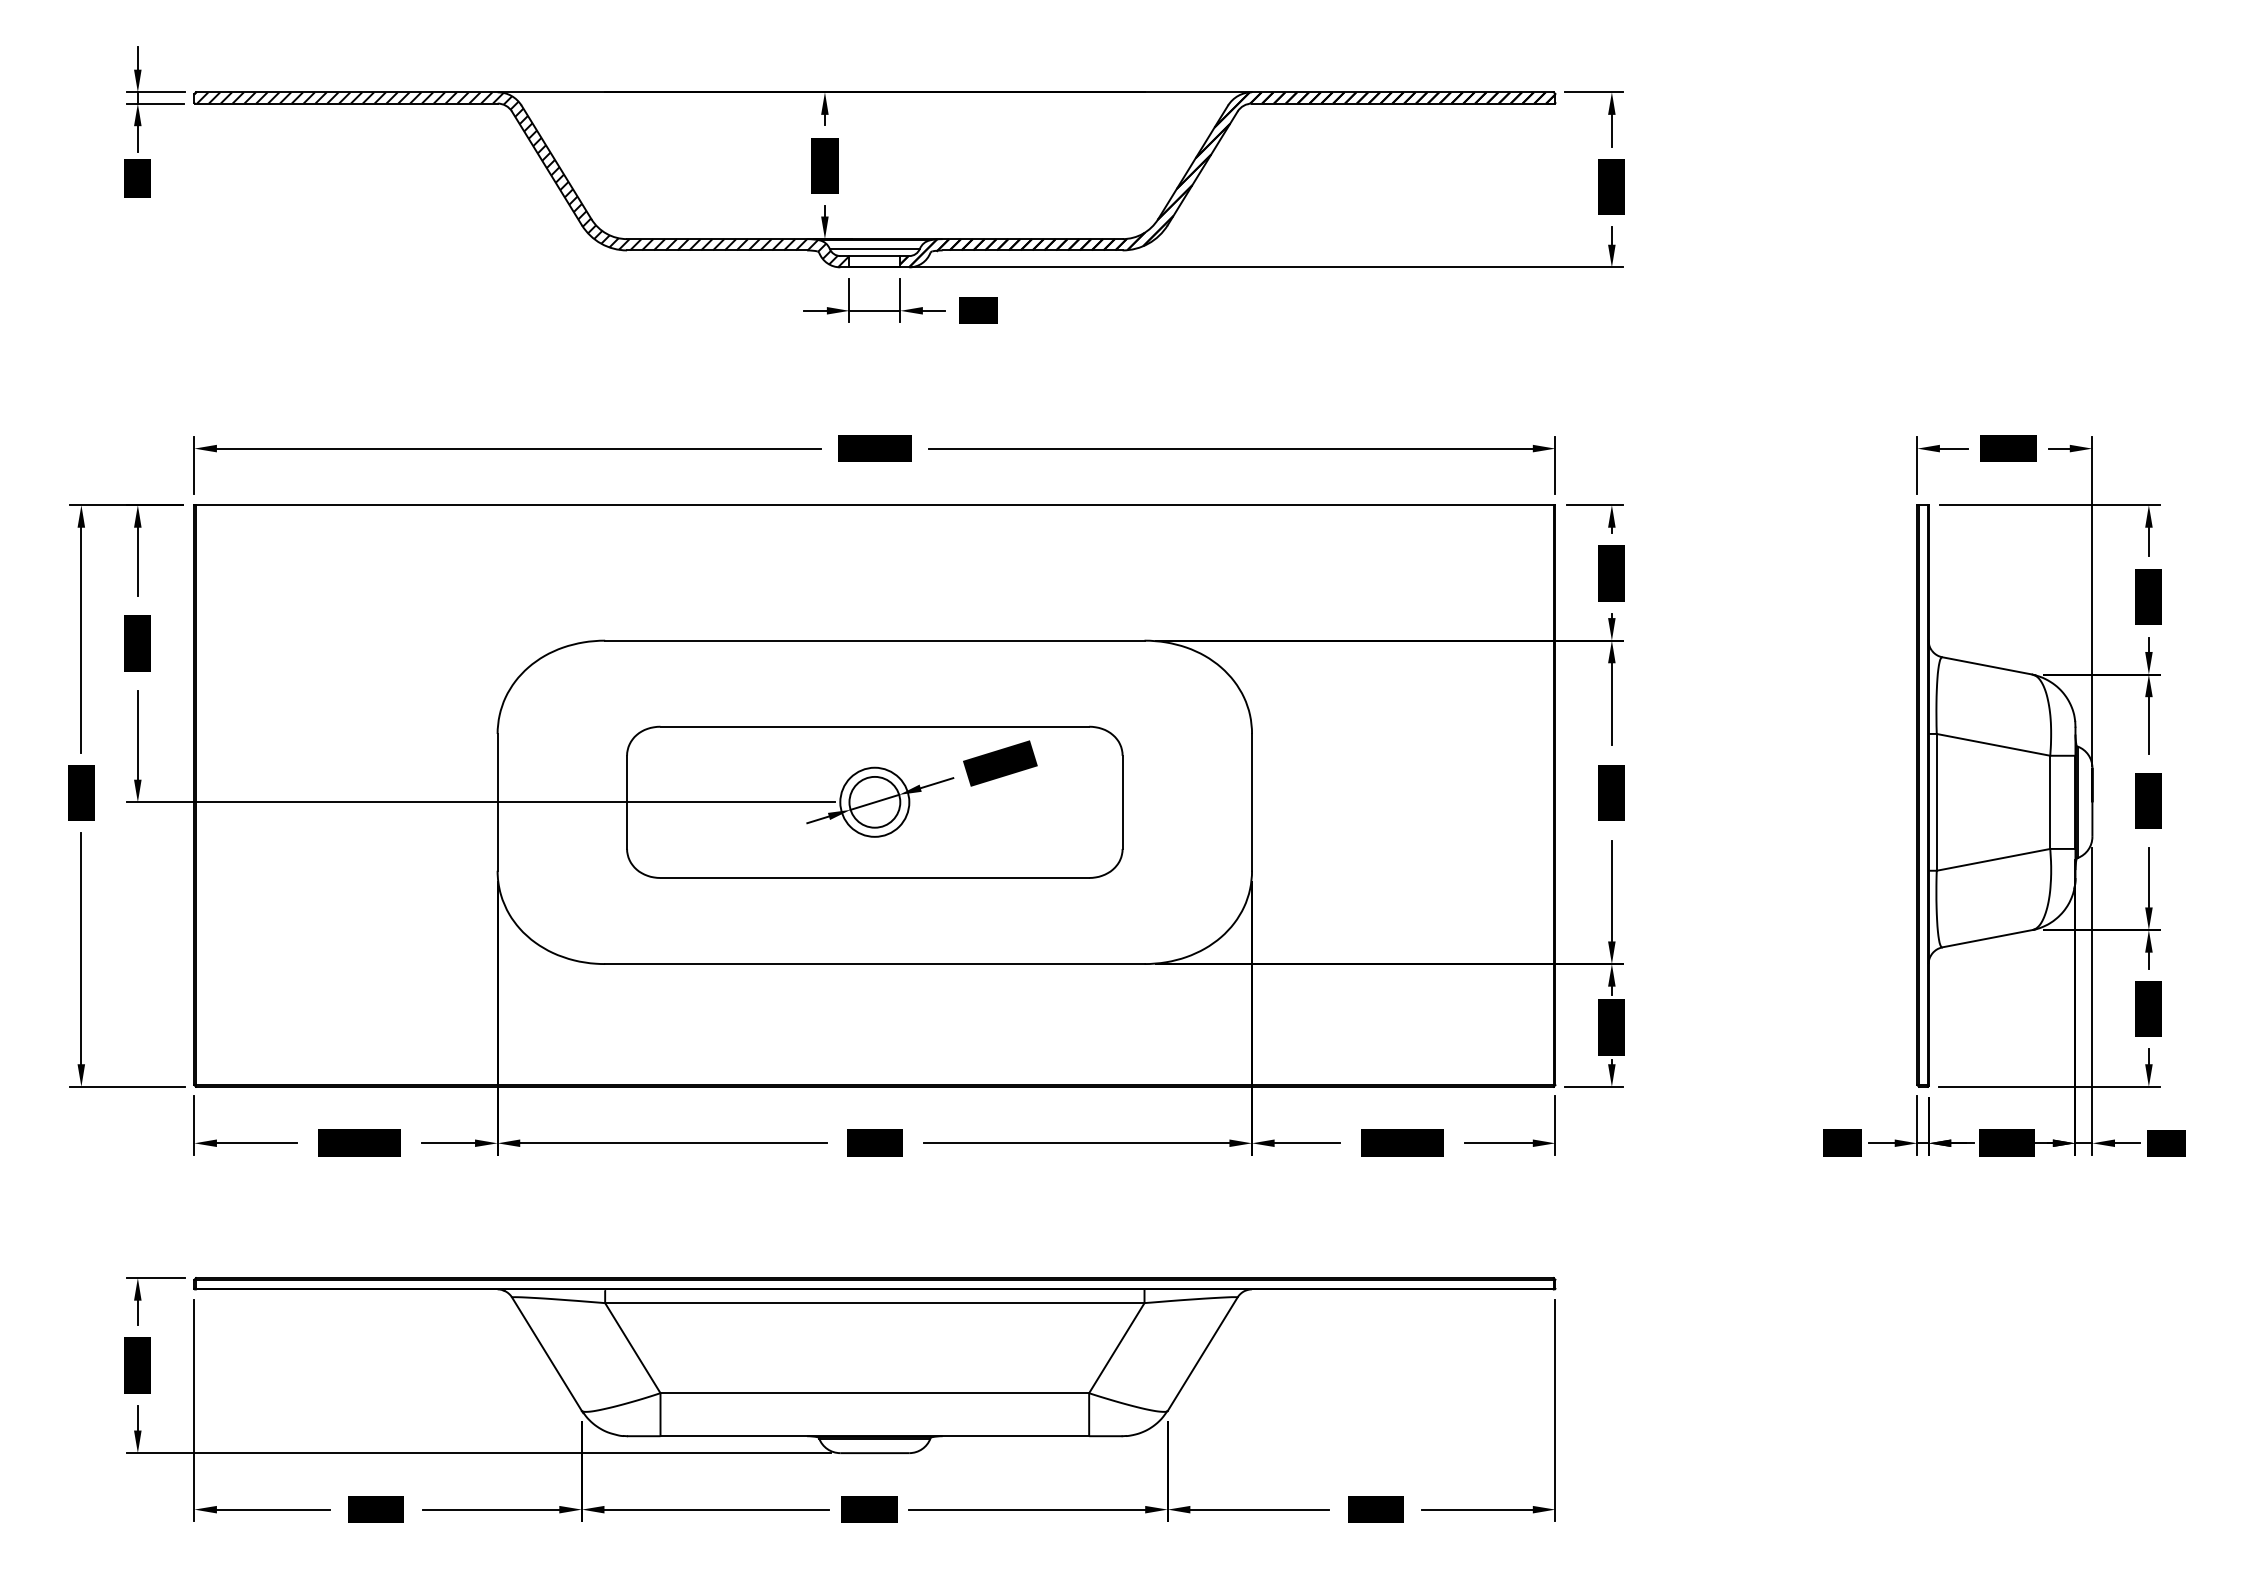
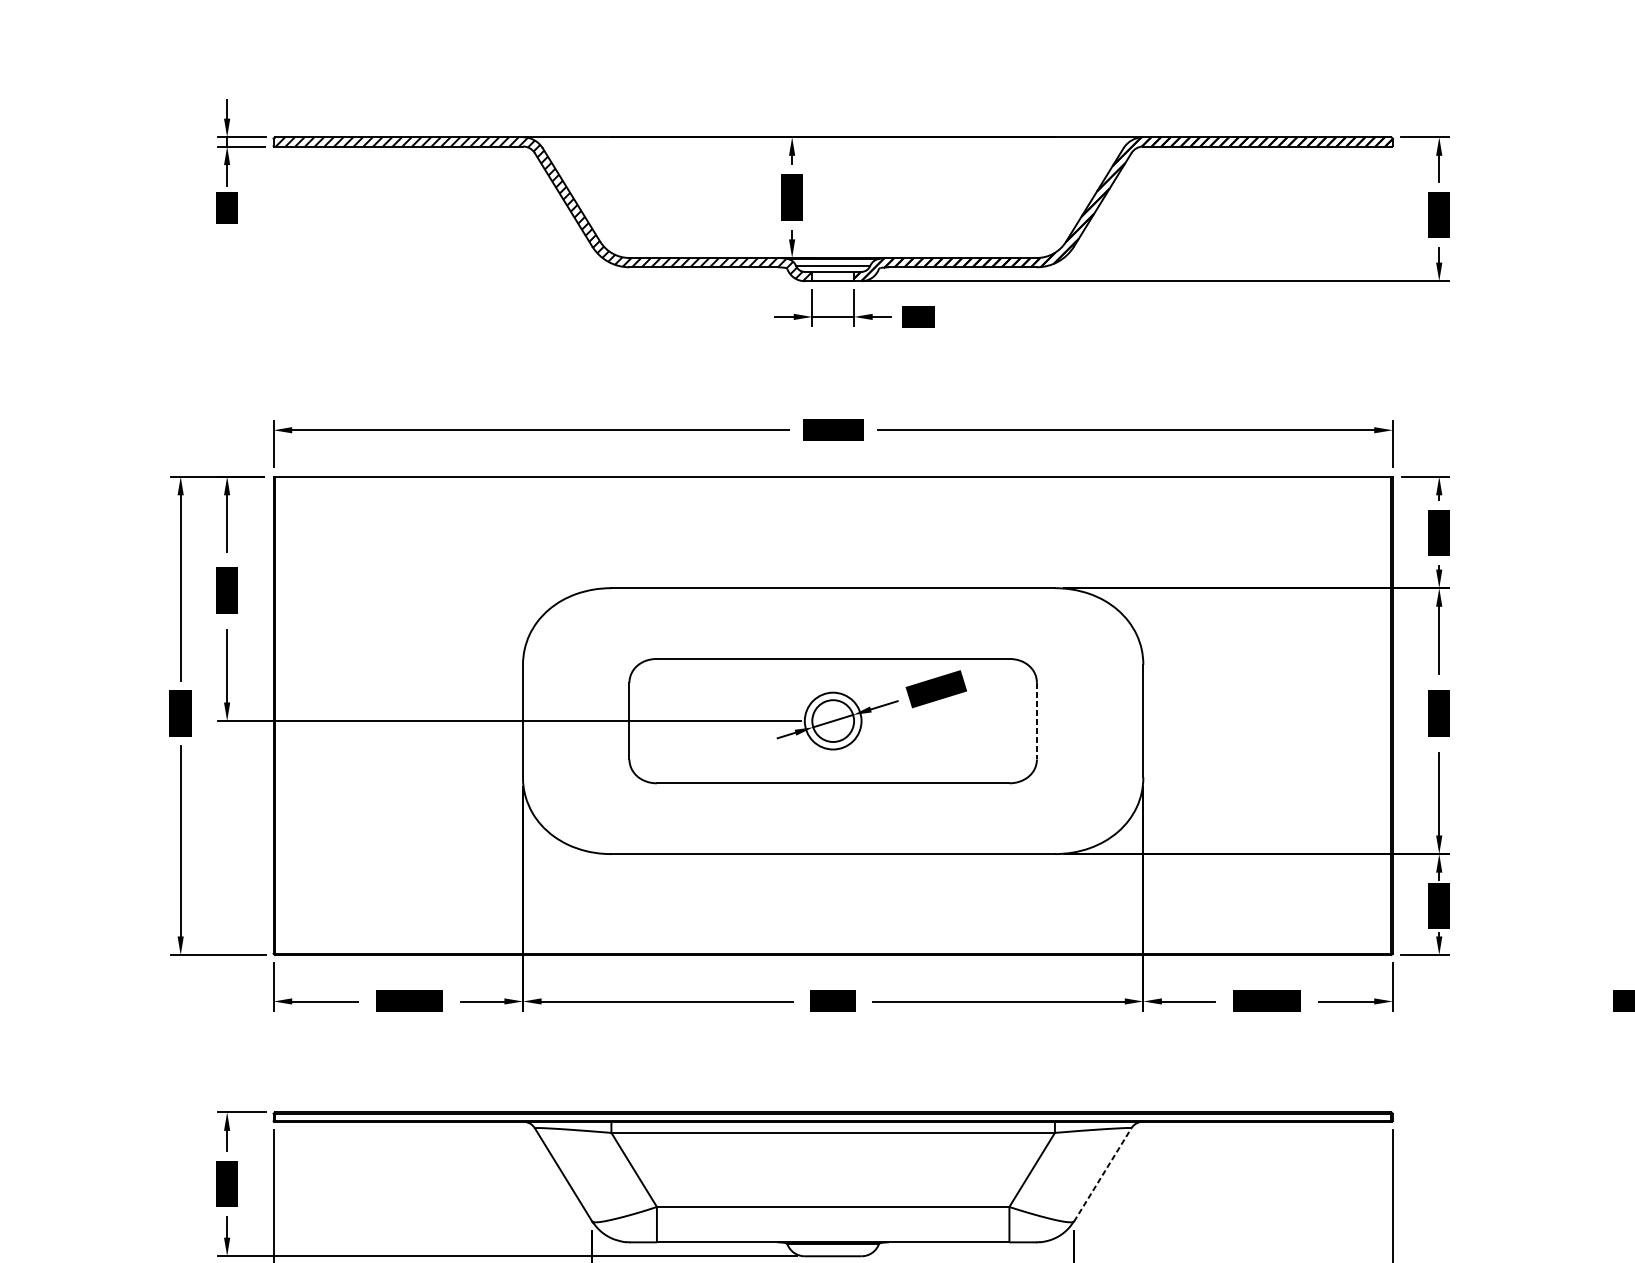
line: (1122, 802) -> (1036, 721), solid -> dashed
line: (1202, 1354) -> (1102, 1175), solid -> dashed

